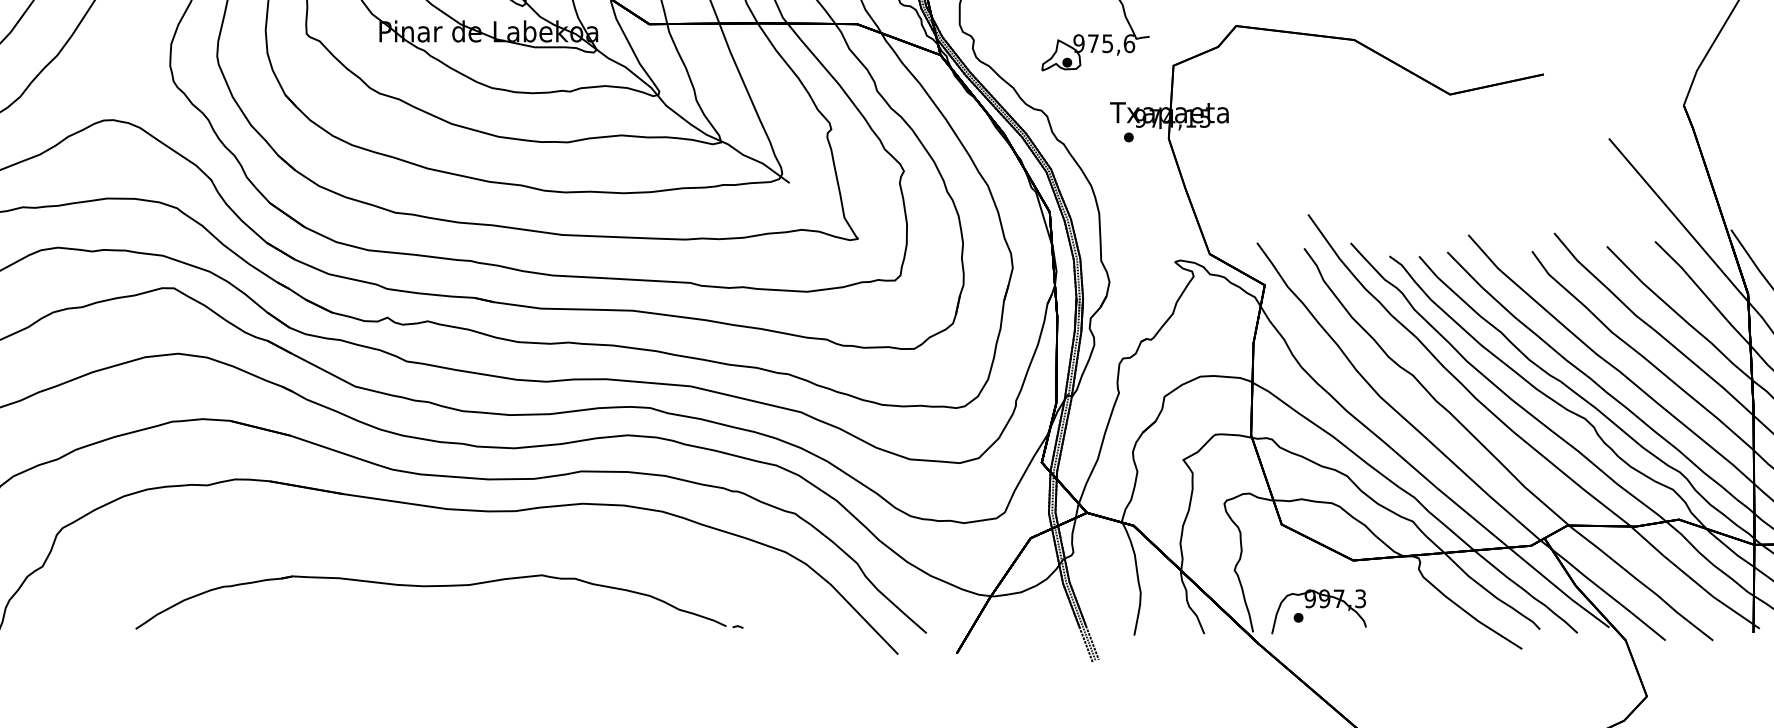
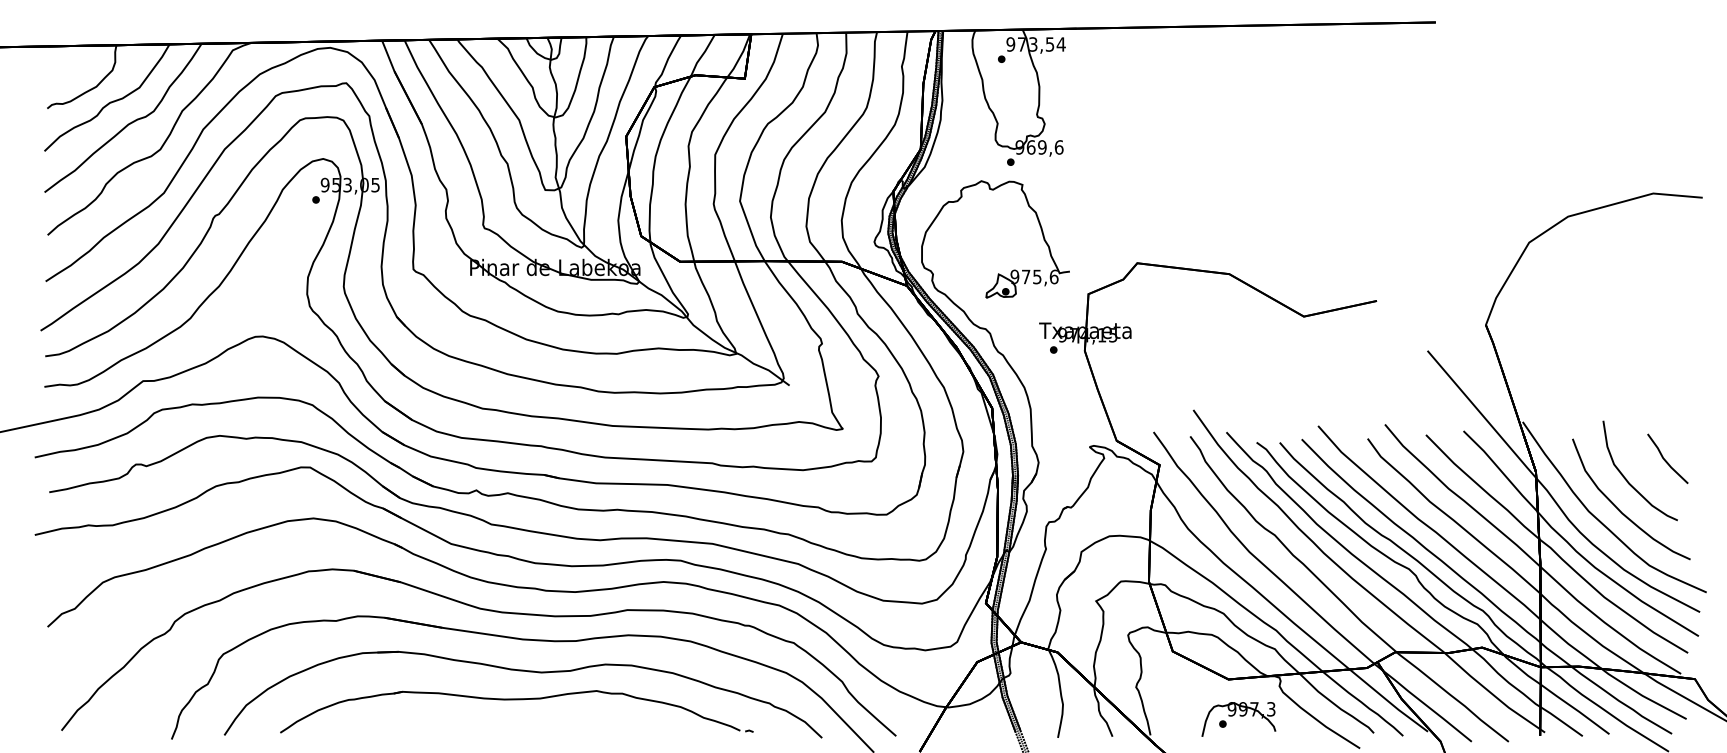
part: (454, 551) -> (528, 672), added
part: (1318, 611) -> (1238, 719), moved

